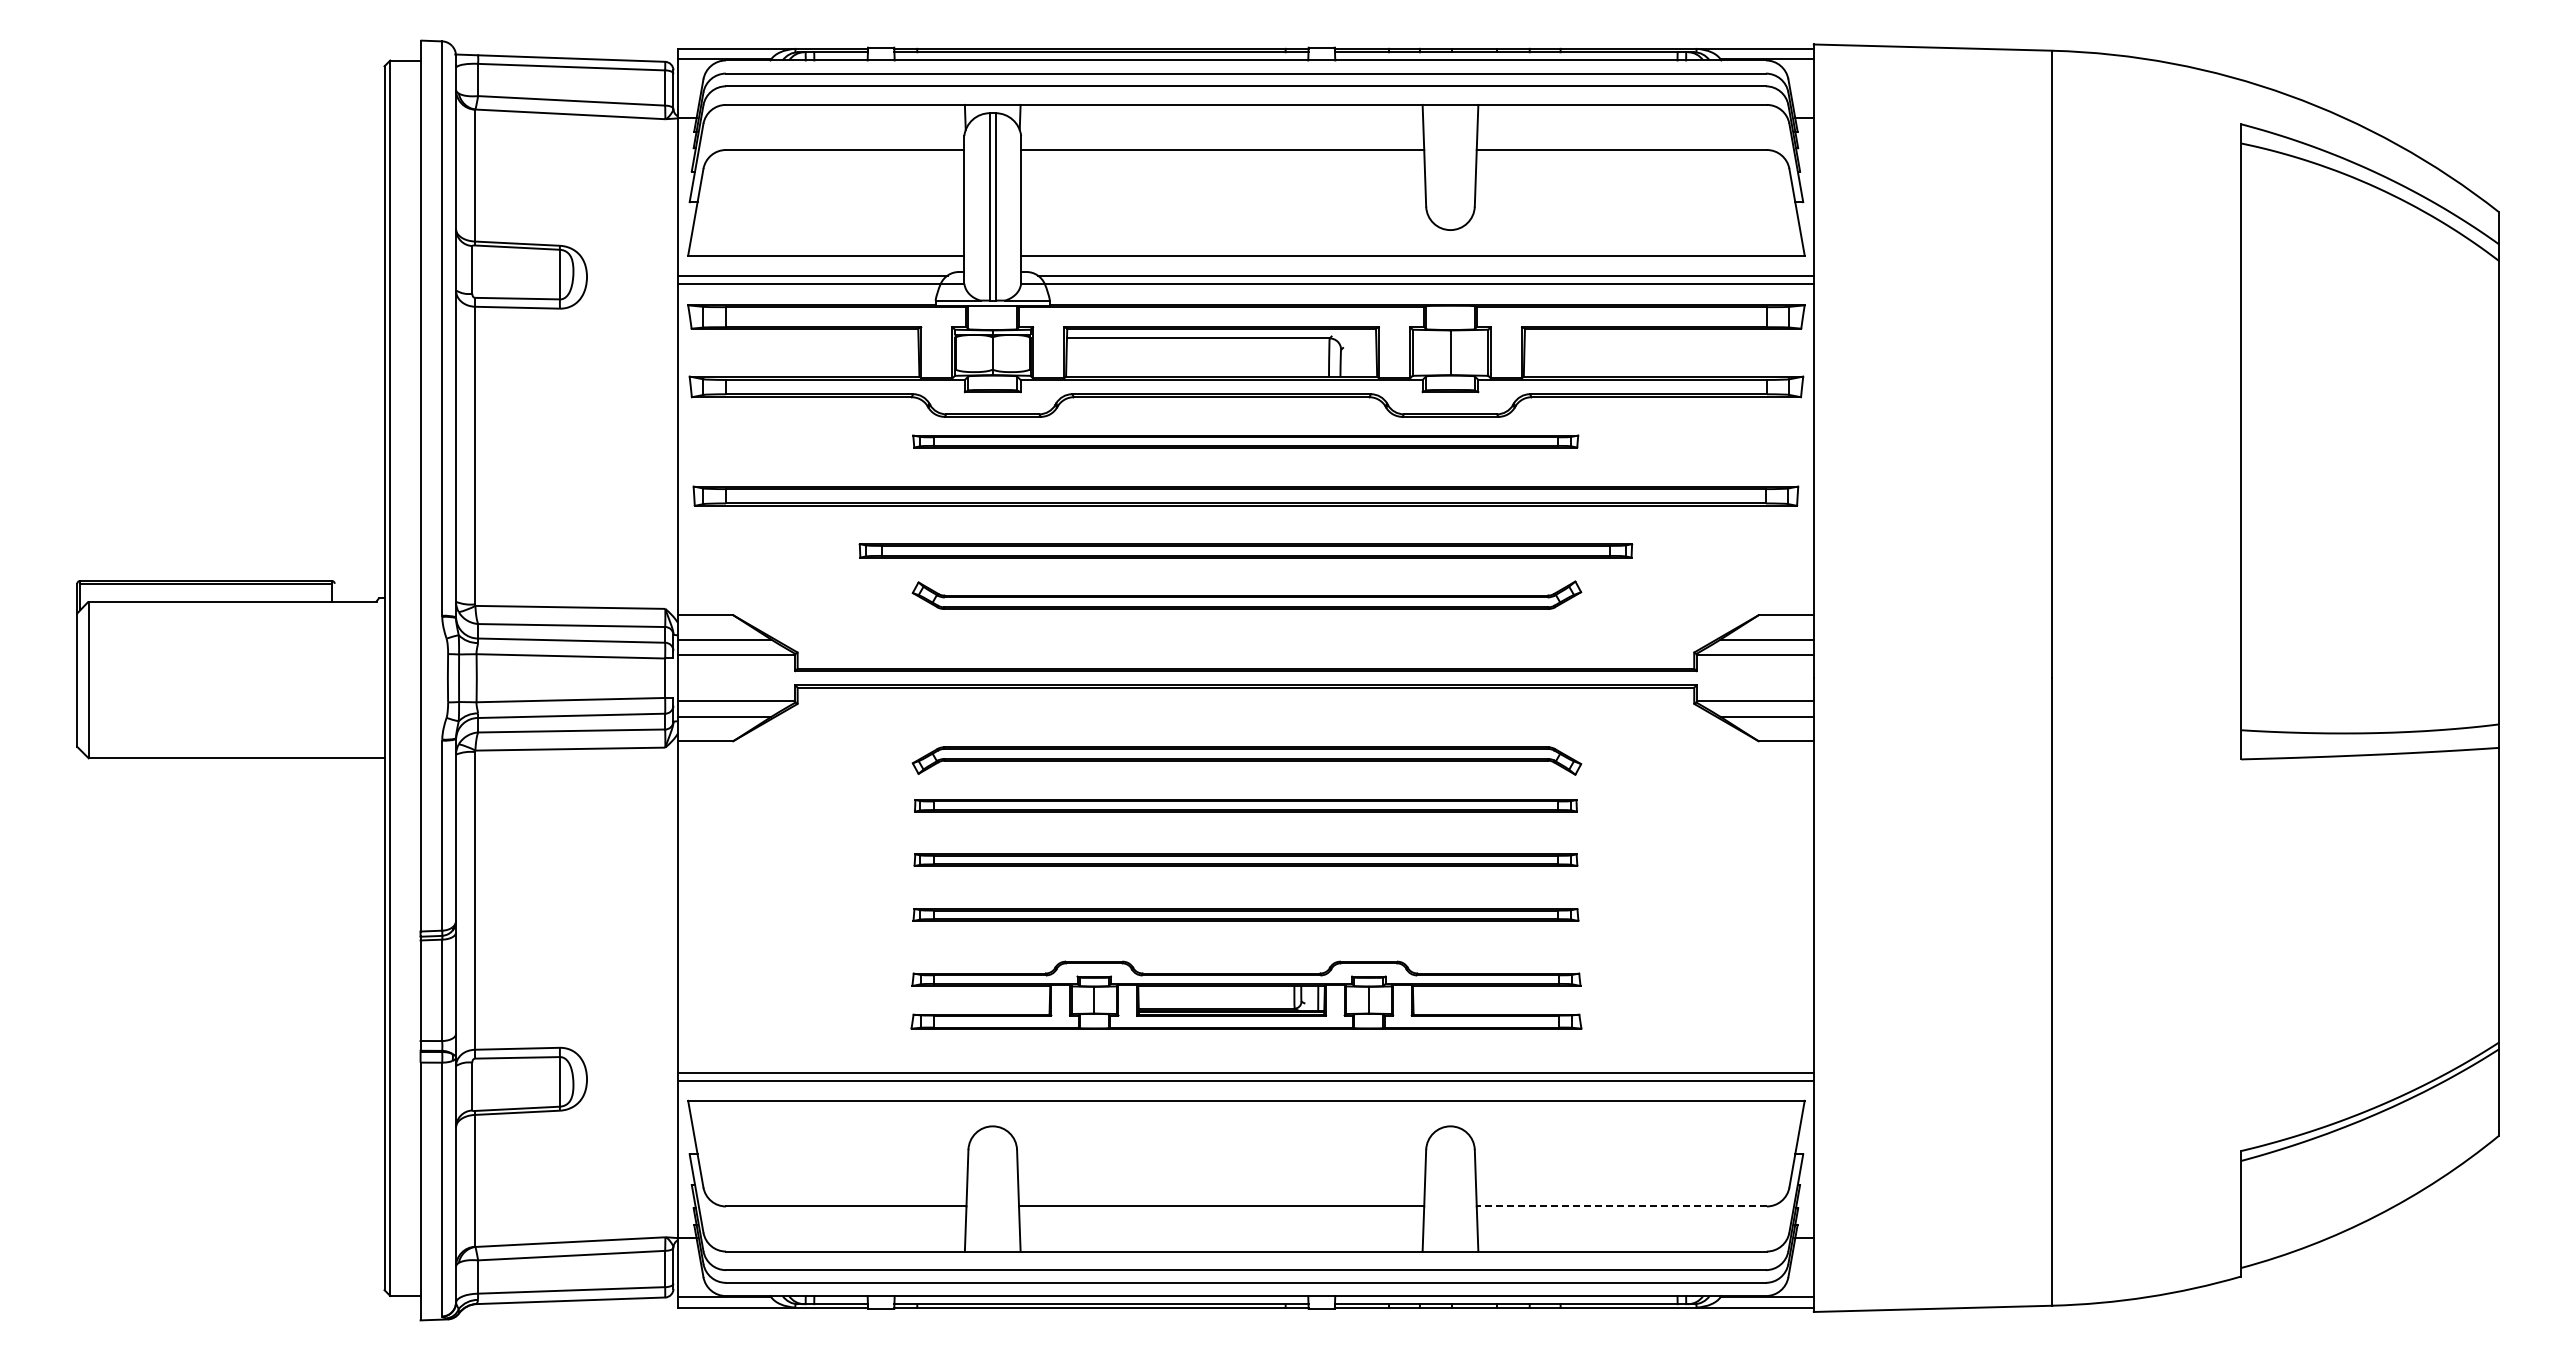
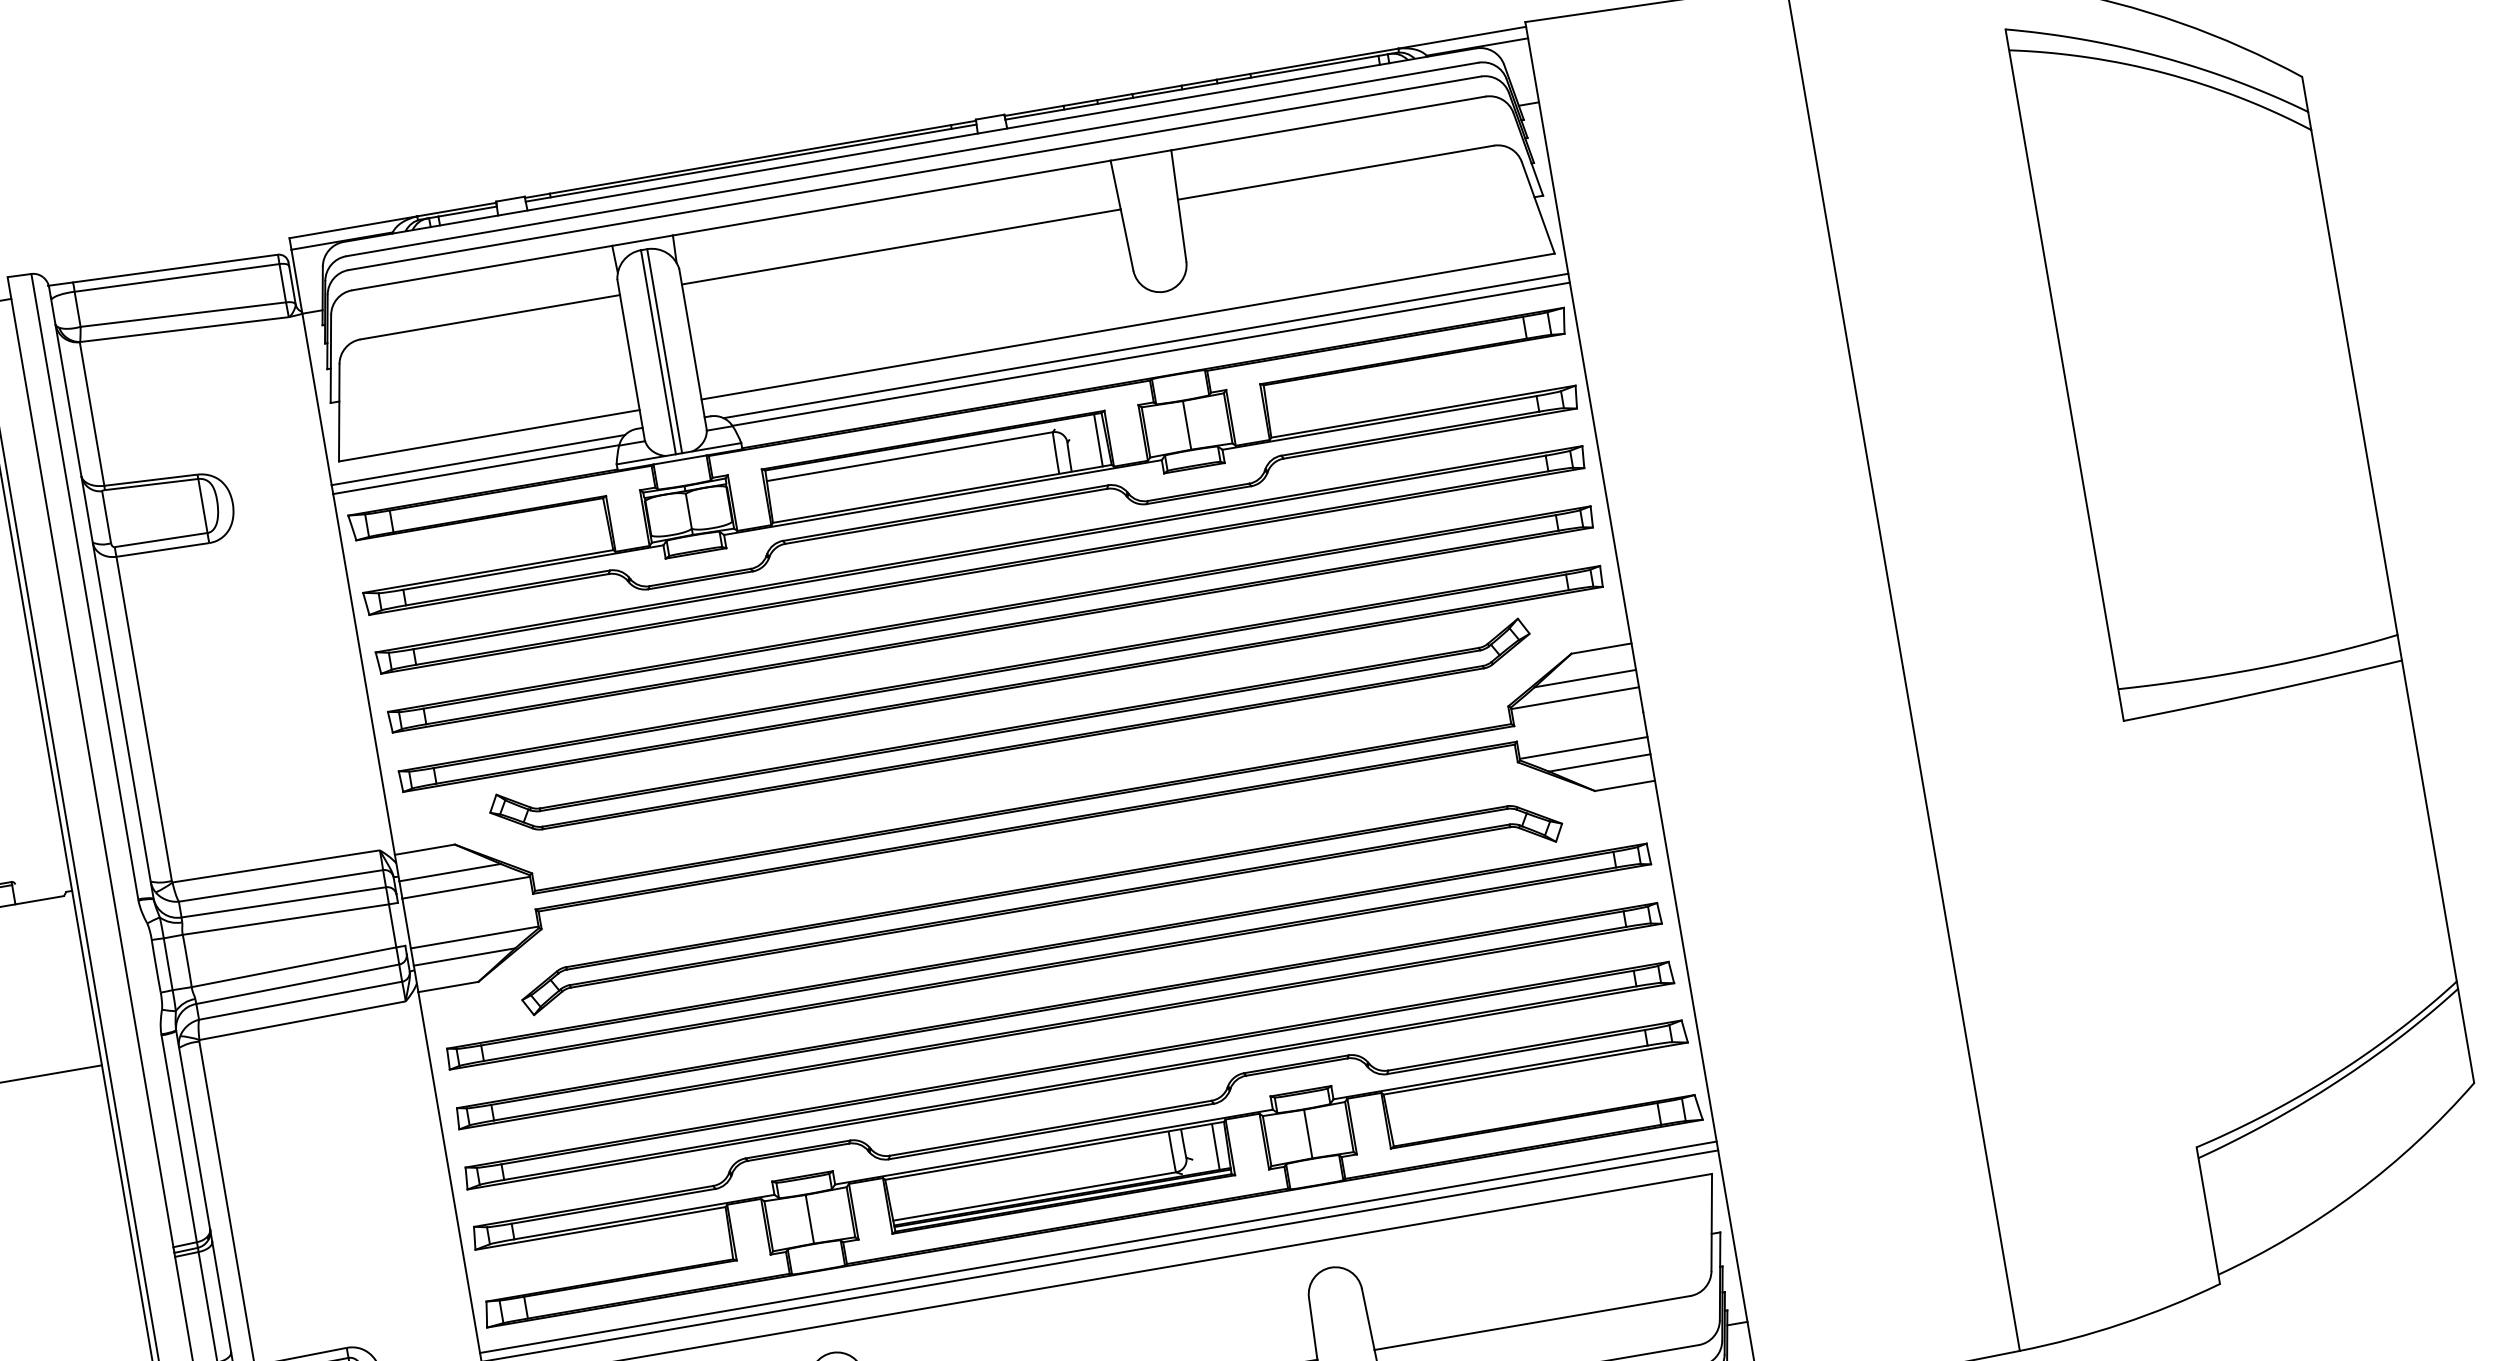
line: (1368, 352) -> (1097, 440), added
part: (1245, 441) -> (980, 560), size x1.67
part: (1245, 550) -> (1000, 678), size x1.43
part: (1246, 594) -> (1009, 726), size x1.43
part: (1246, 760) -> (1040, 907), size x1.43
part: (1245, 805) -> (1048, 956), size x1.67
part: (1245, 859) -> (1058, 1015), size x1.67
part: (1245, 914) -> (1068, 1075), size x1.67
part: (1246, 994) -> (1084, 1162), size x1.67
line: (1621, 1206) -> (1532, 1323), dashed -> solid

